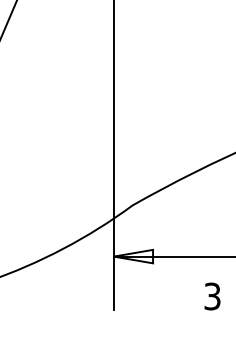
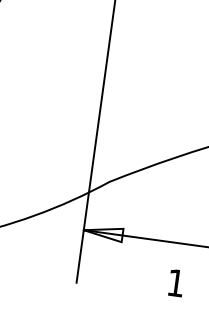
text: (212, 296) -> (176, 283), 3 -> 1

